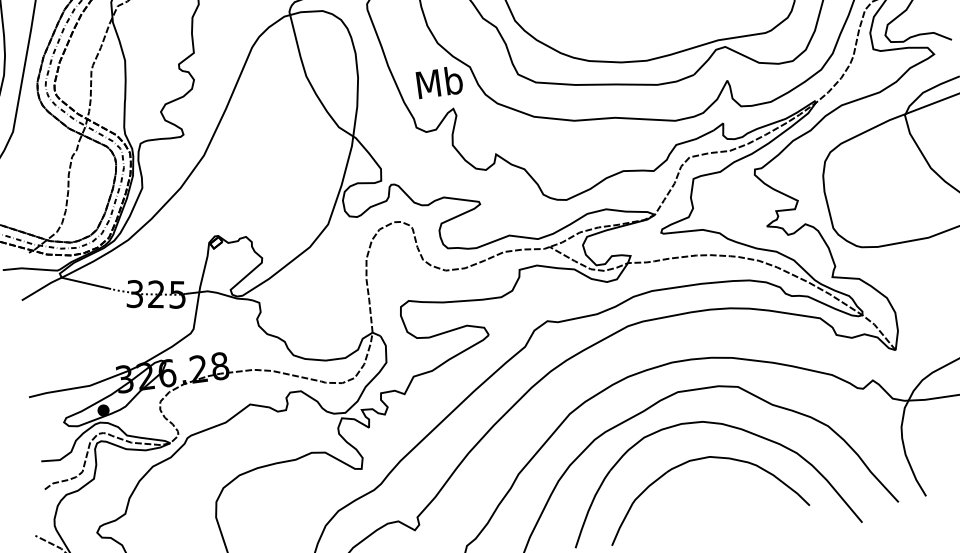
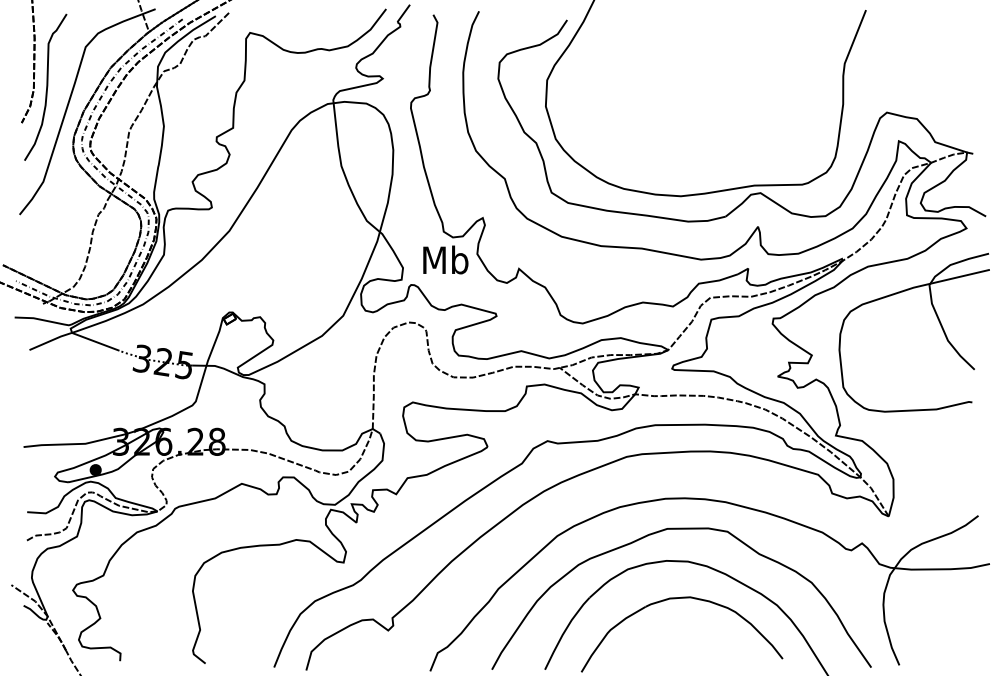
text: (439, 81) -> (445, 259), moved

